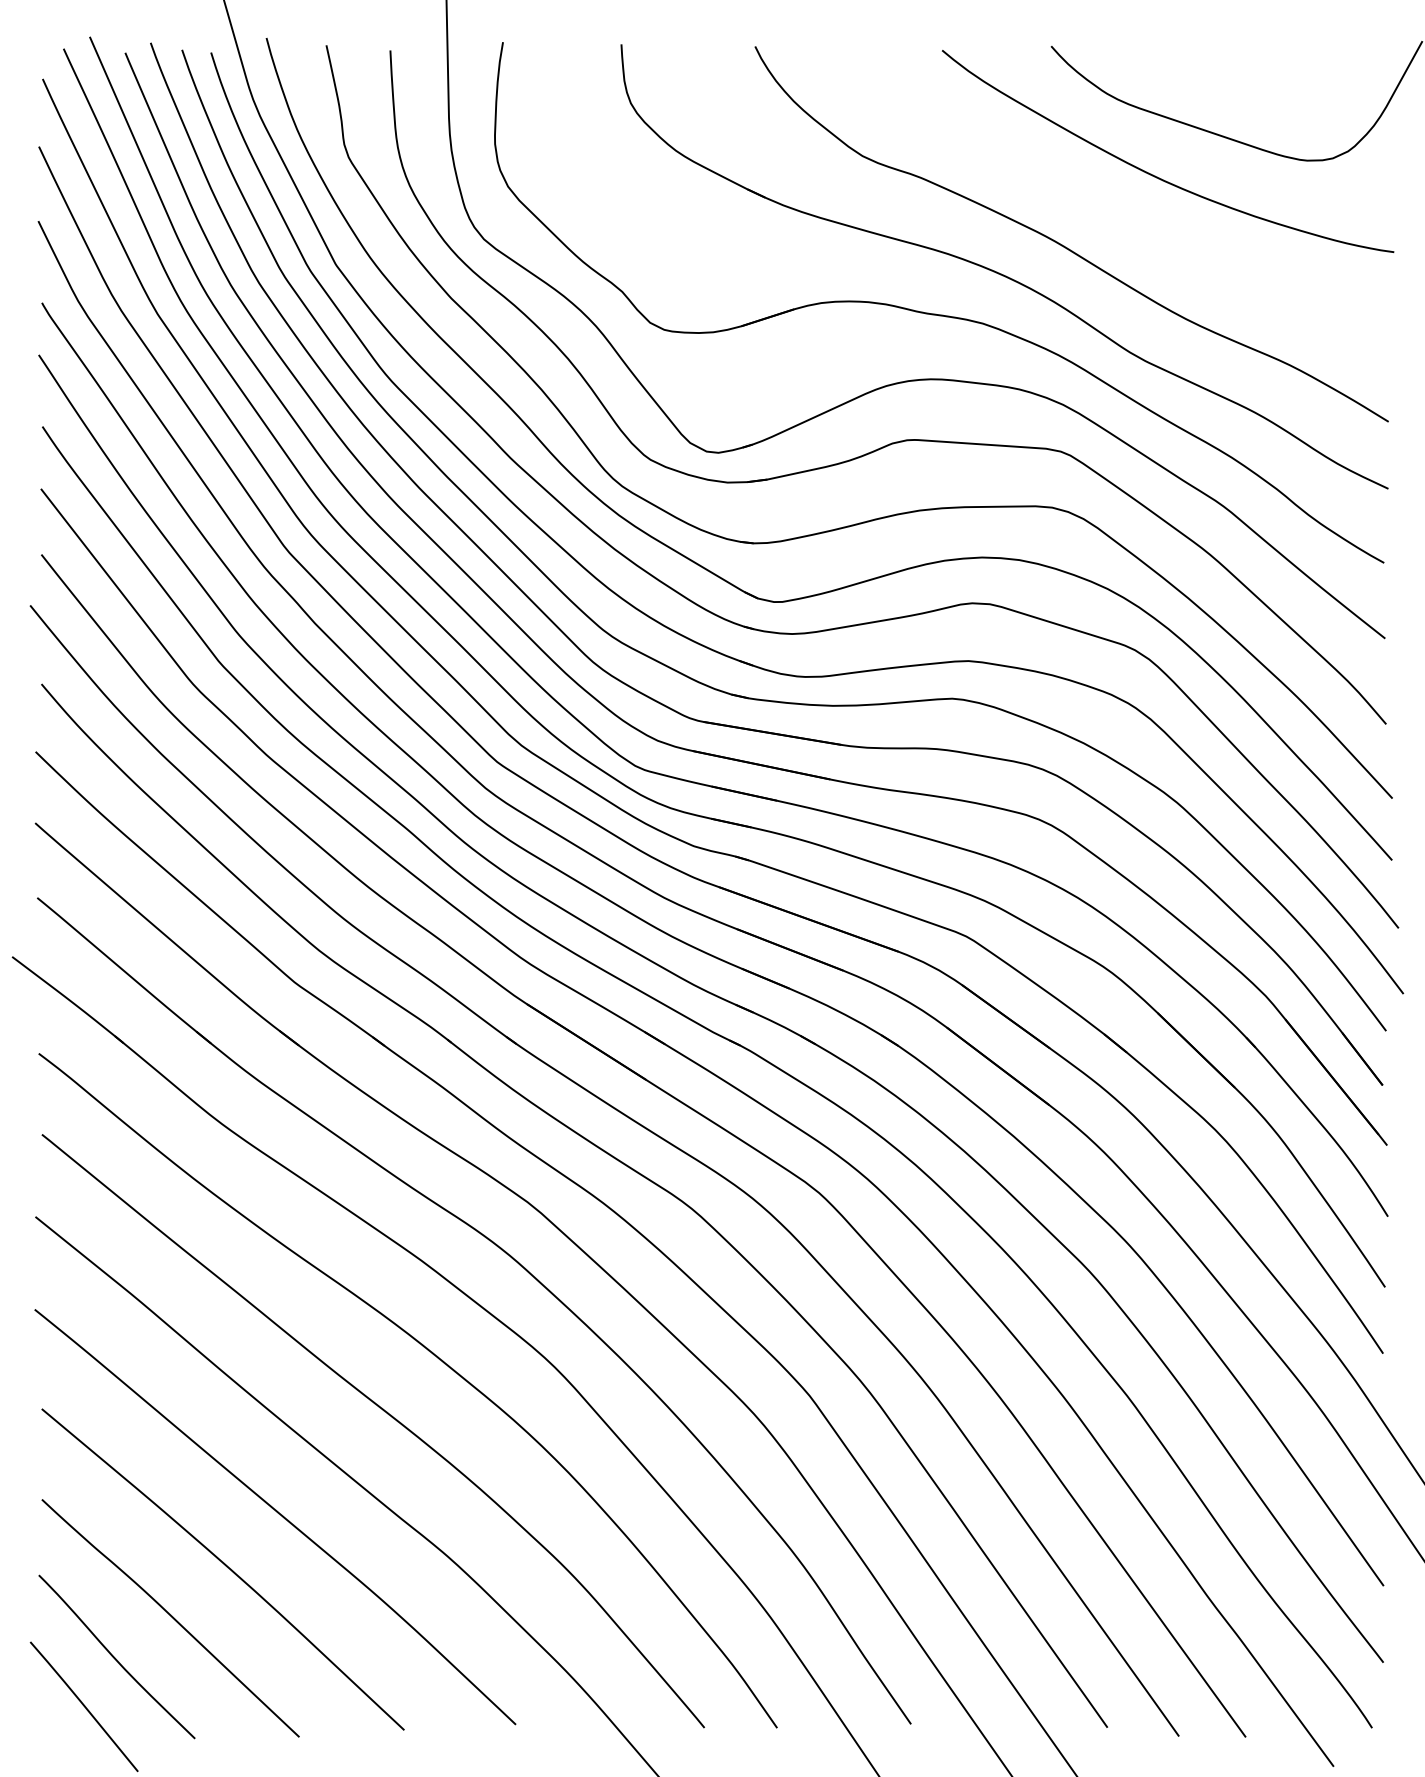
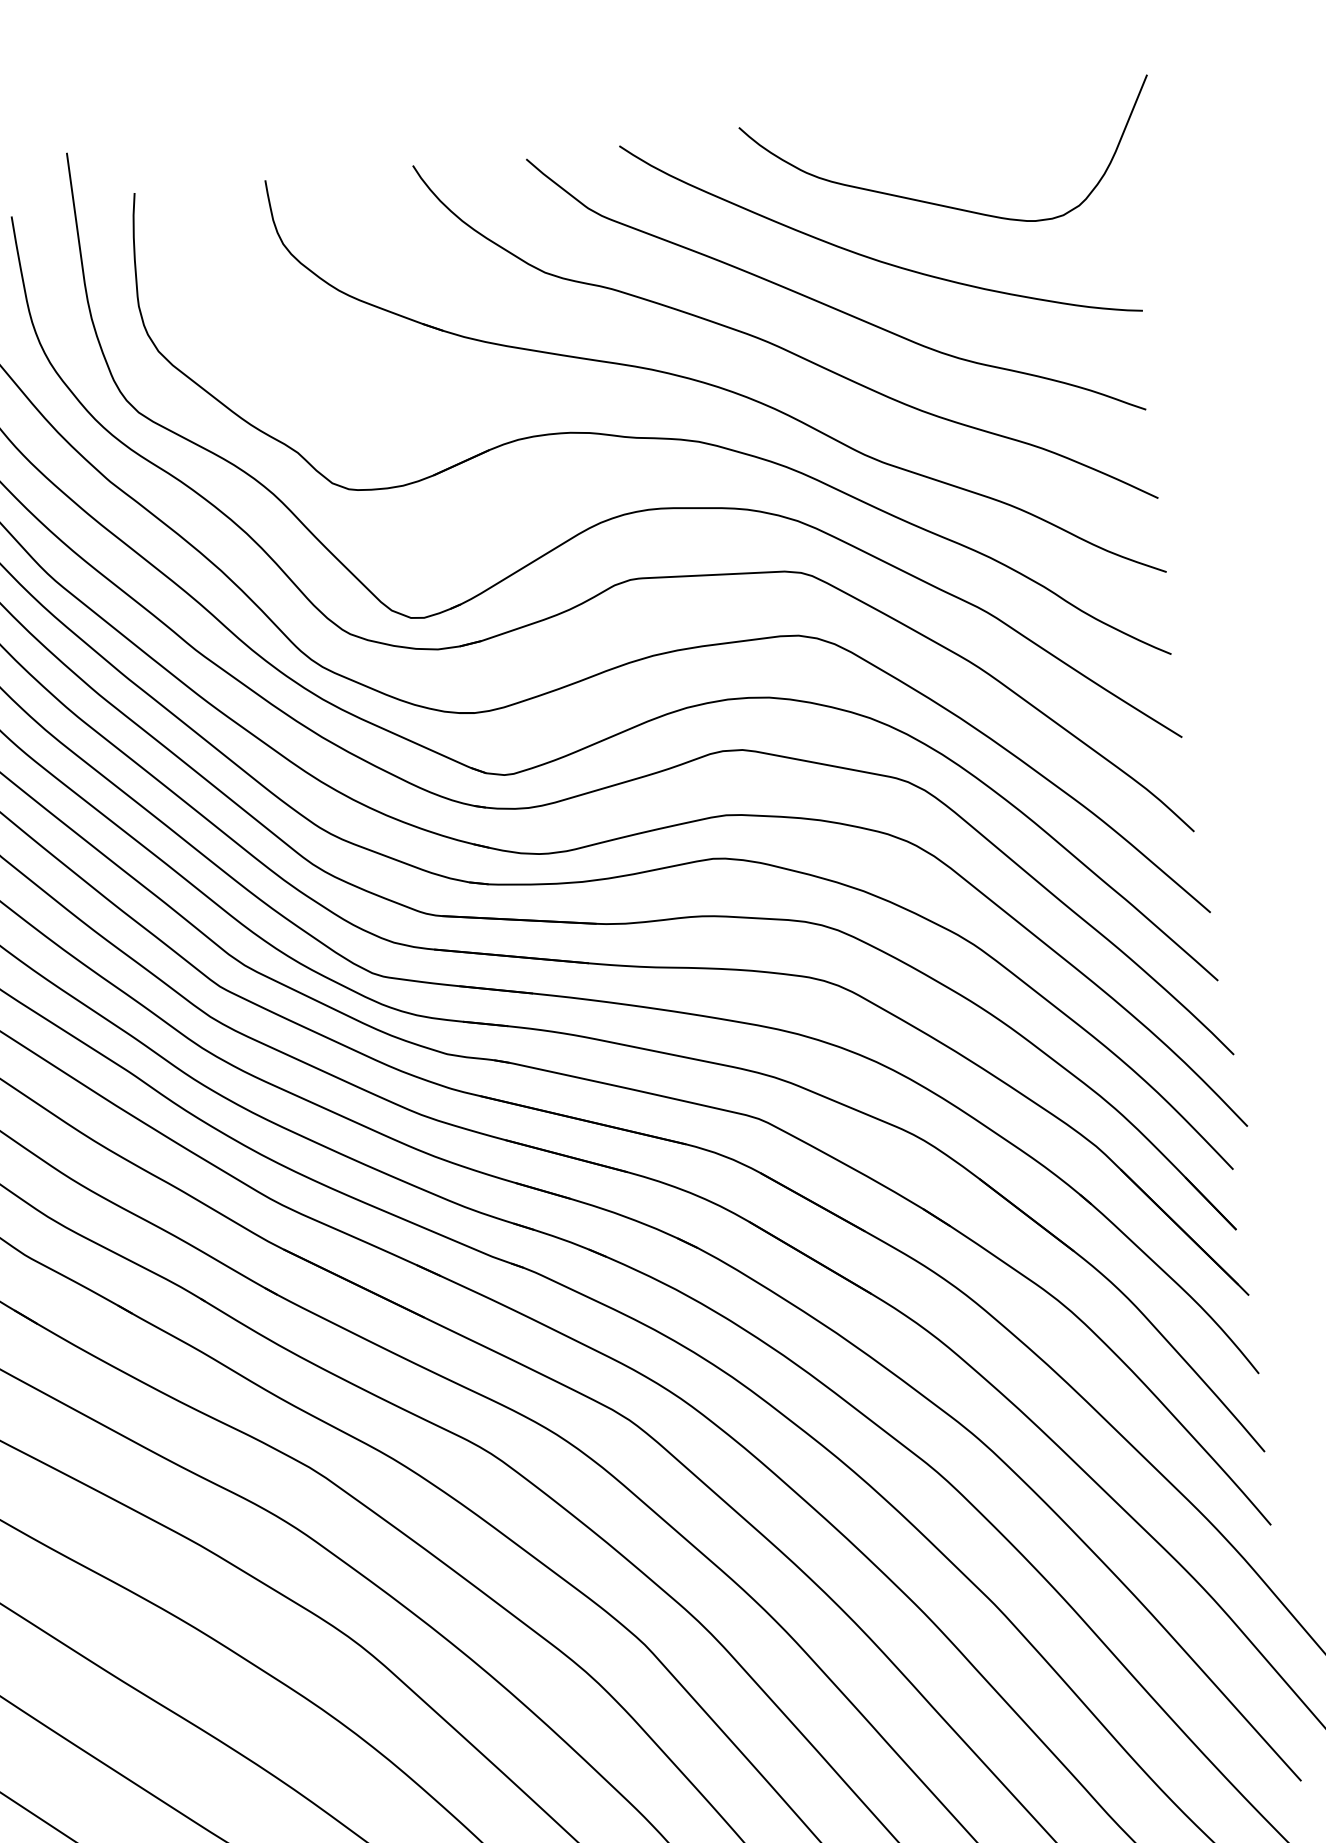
curve: (1110, 212) -> (825, 303), added

